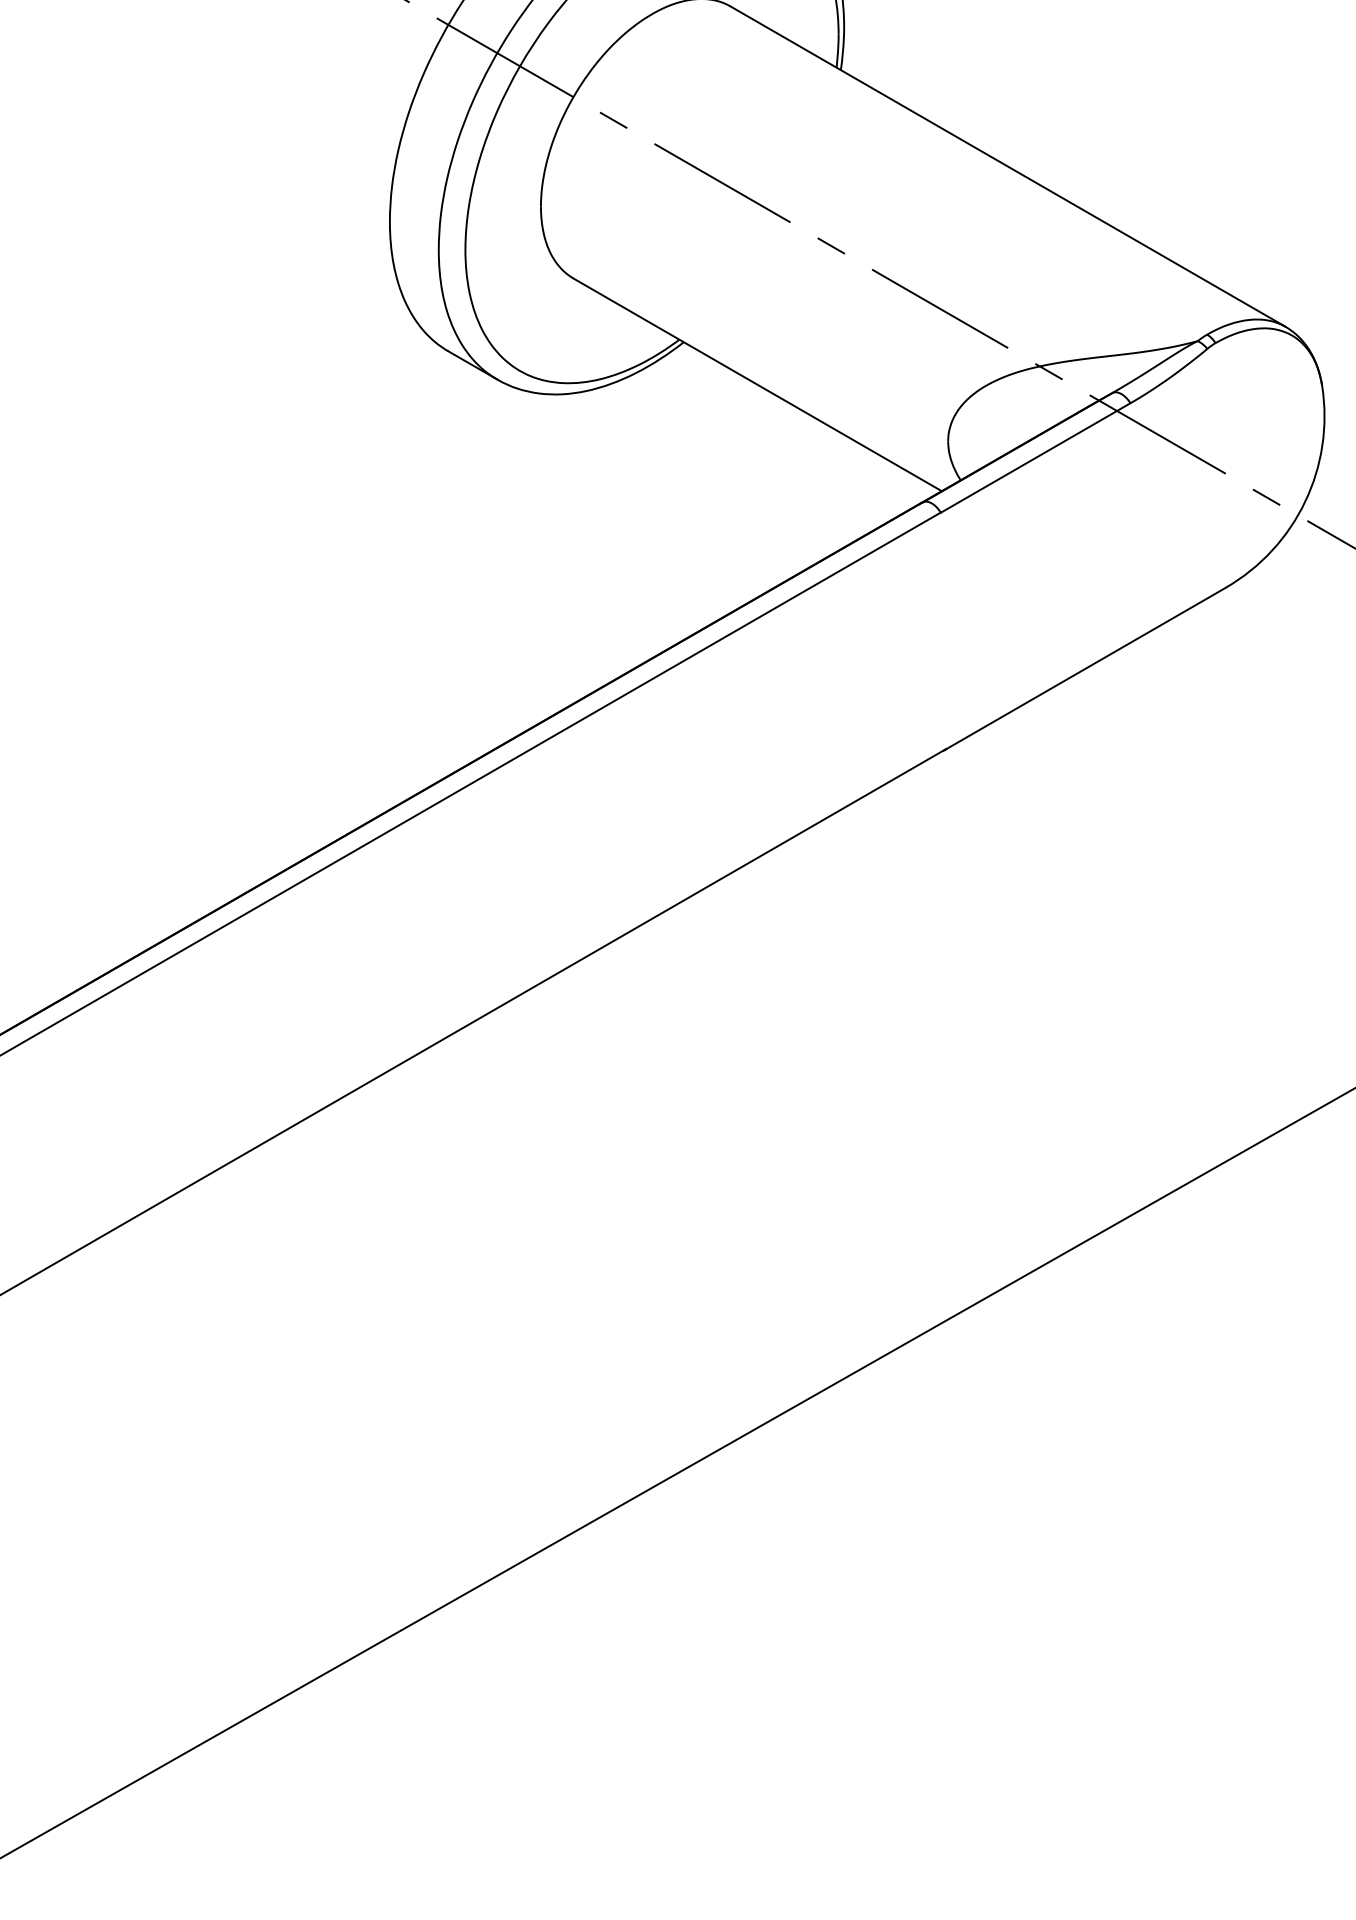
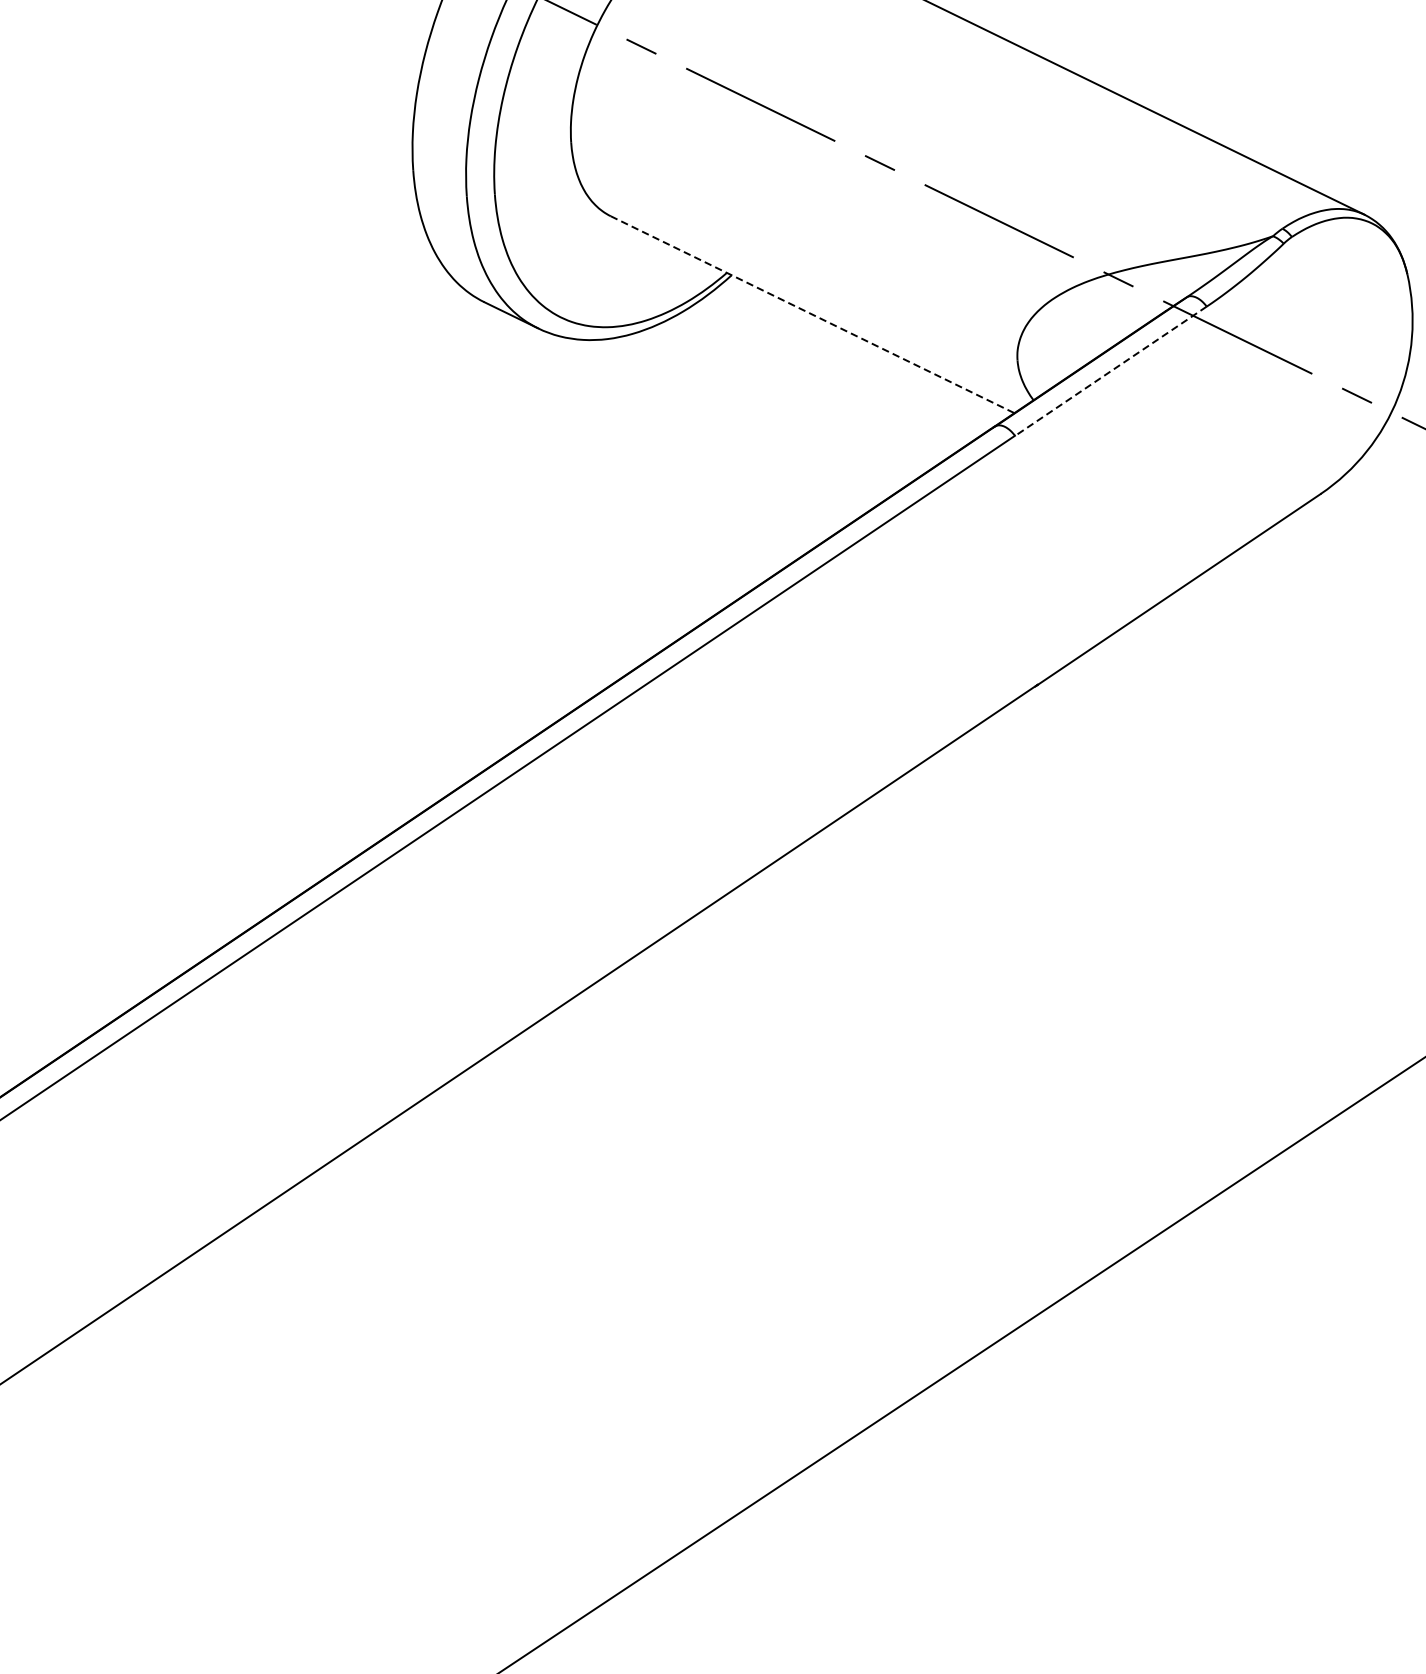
line: (757, 384) -> (812, 314), solid -> dashed
line: (1035, 458) -> (1110, 371), solid -> dashed

